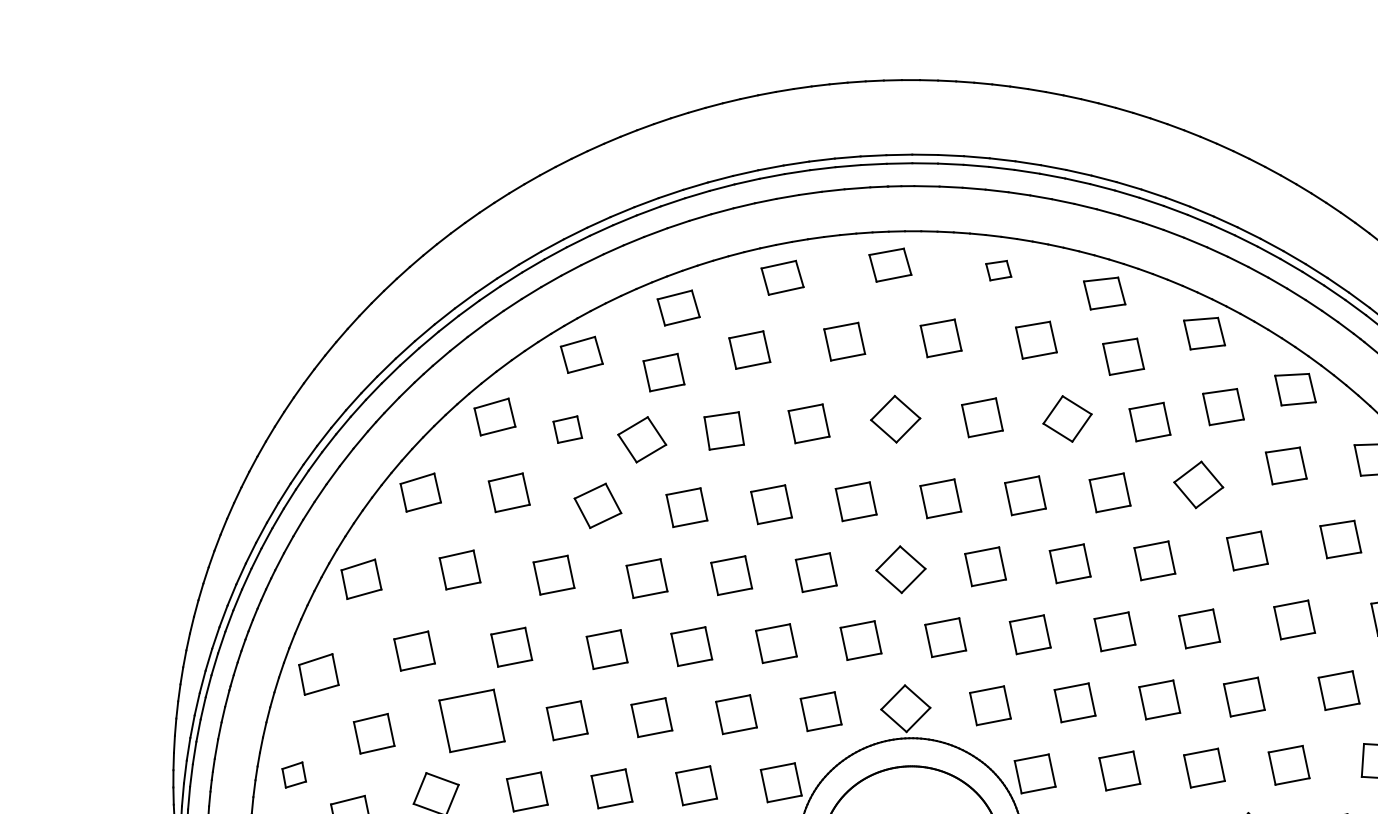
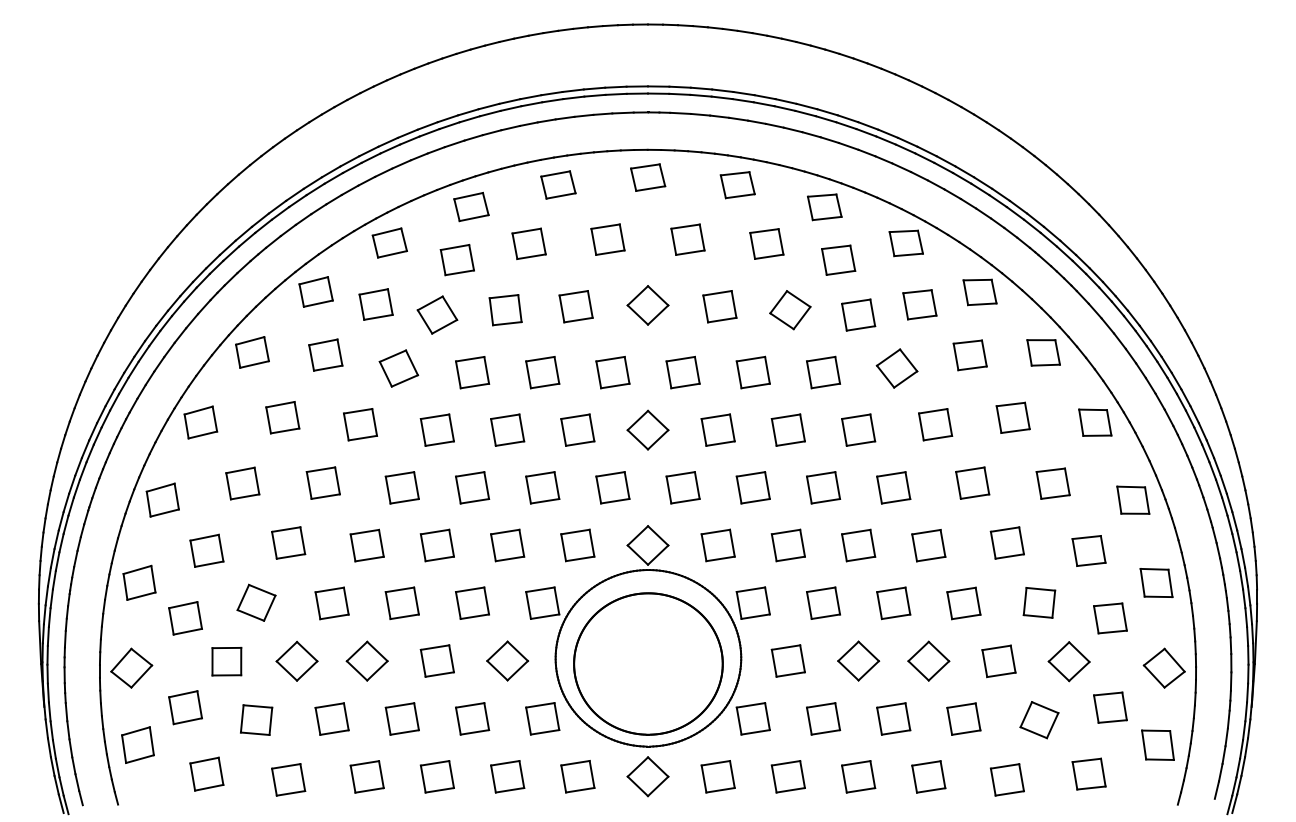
part: (998, 270) -> (737, 185), size x1.67
part: (567, 429) -> (375, 304), size x1.43
part: (472, 720) -> (288, 542), size x0.62
part: (294, 774) -> (139, 582), size x1.67

